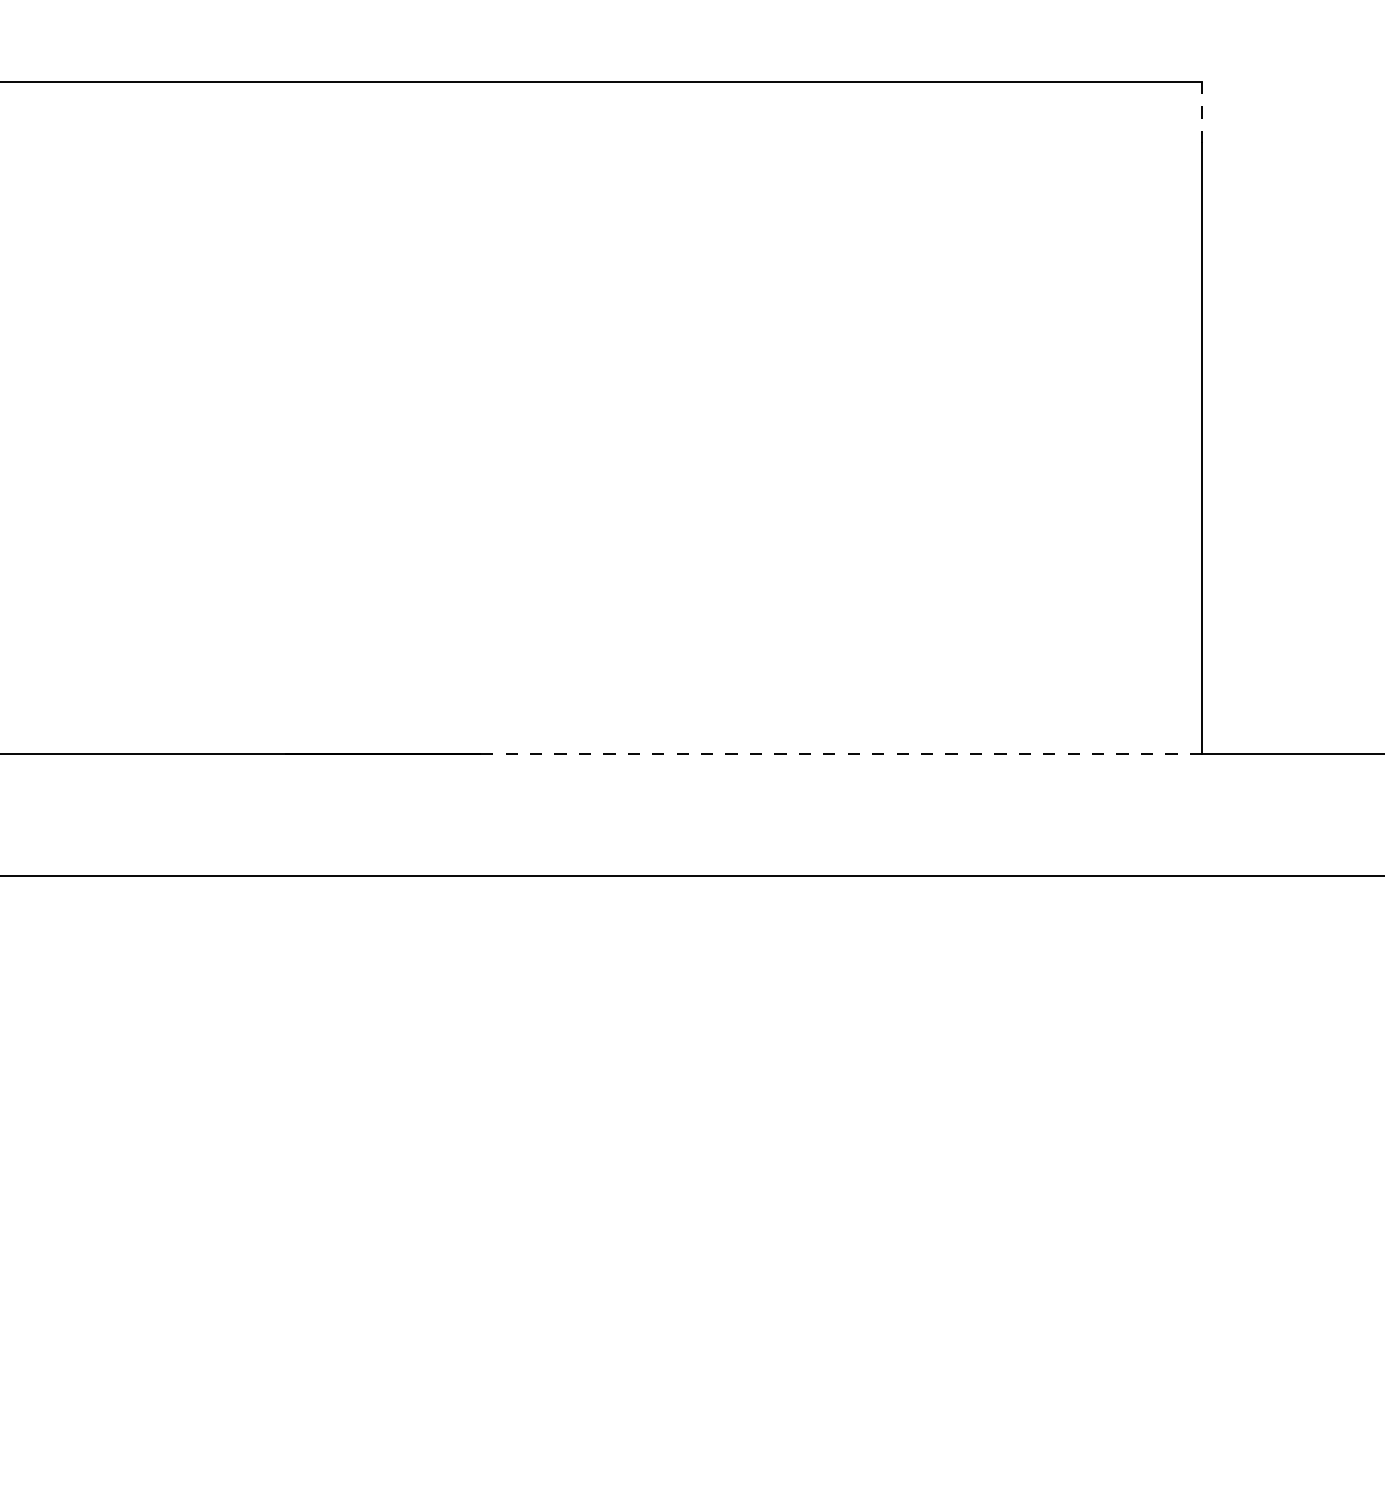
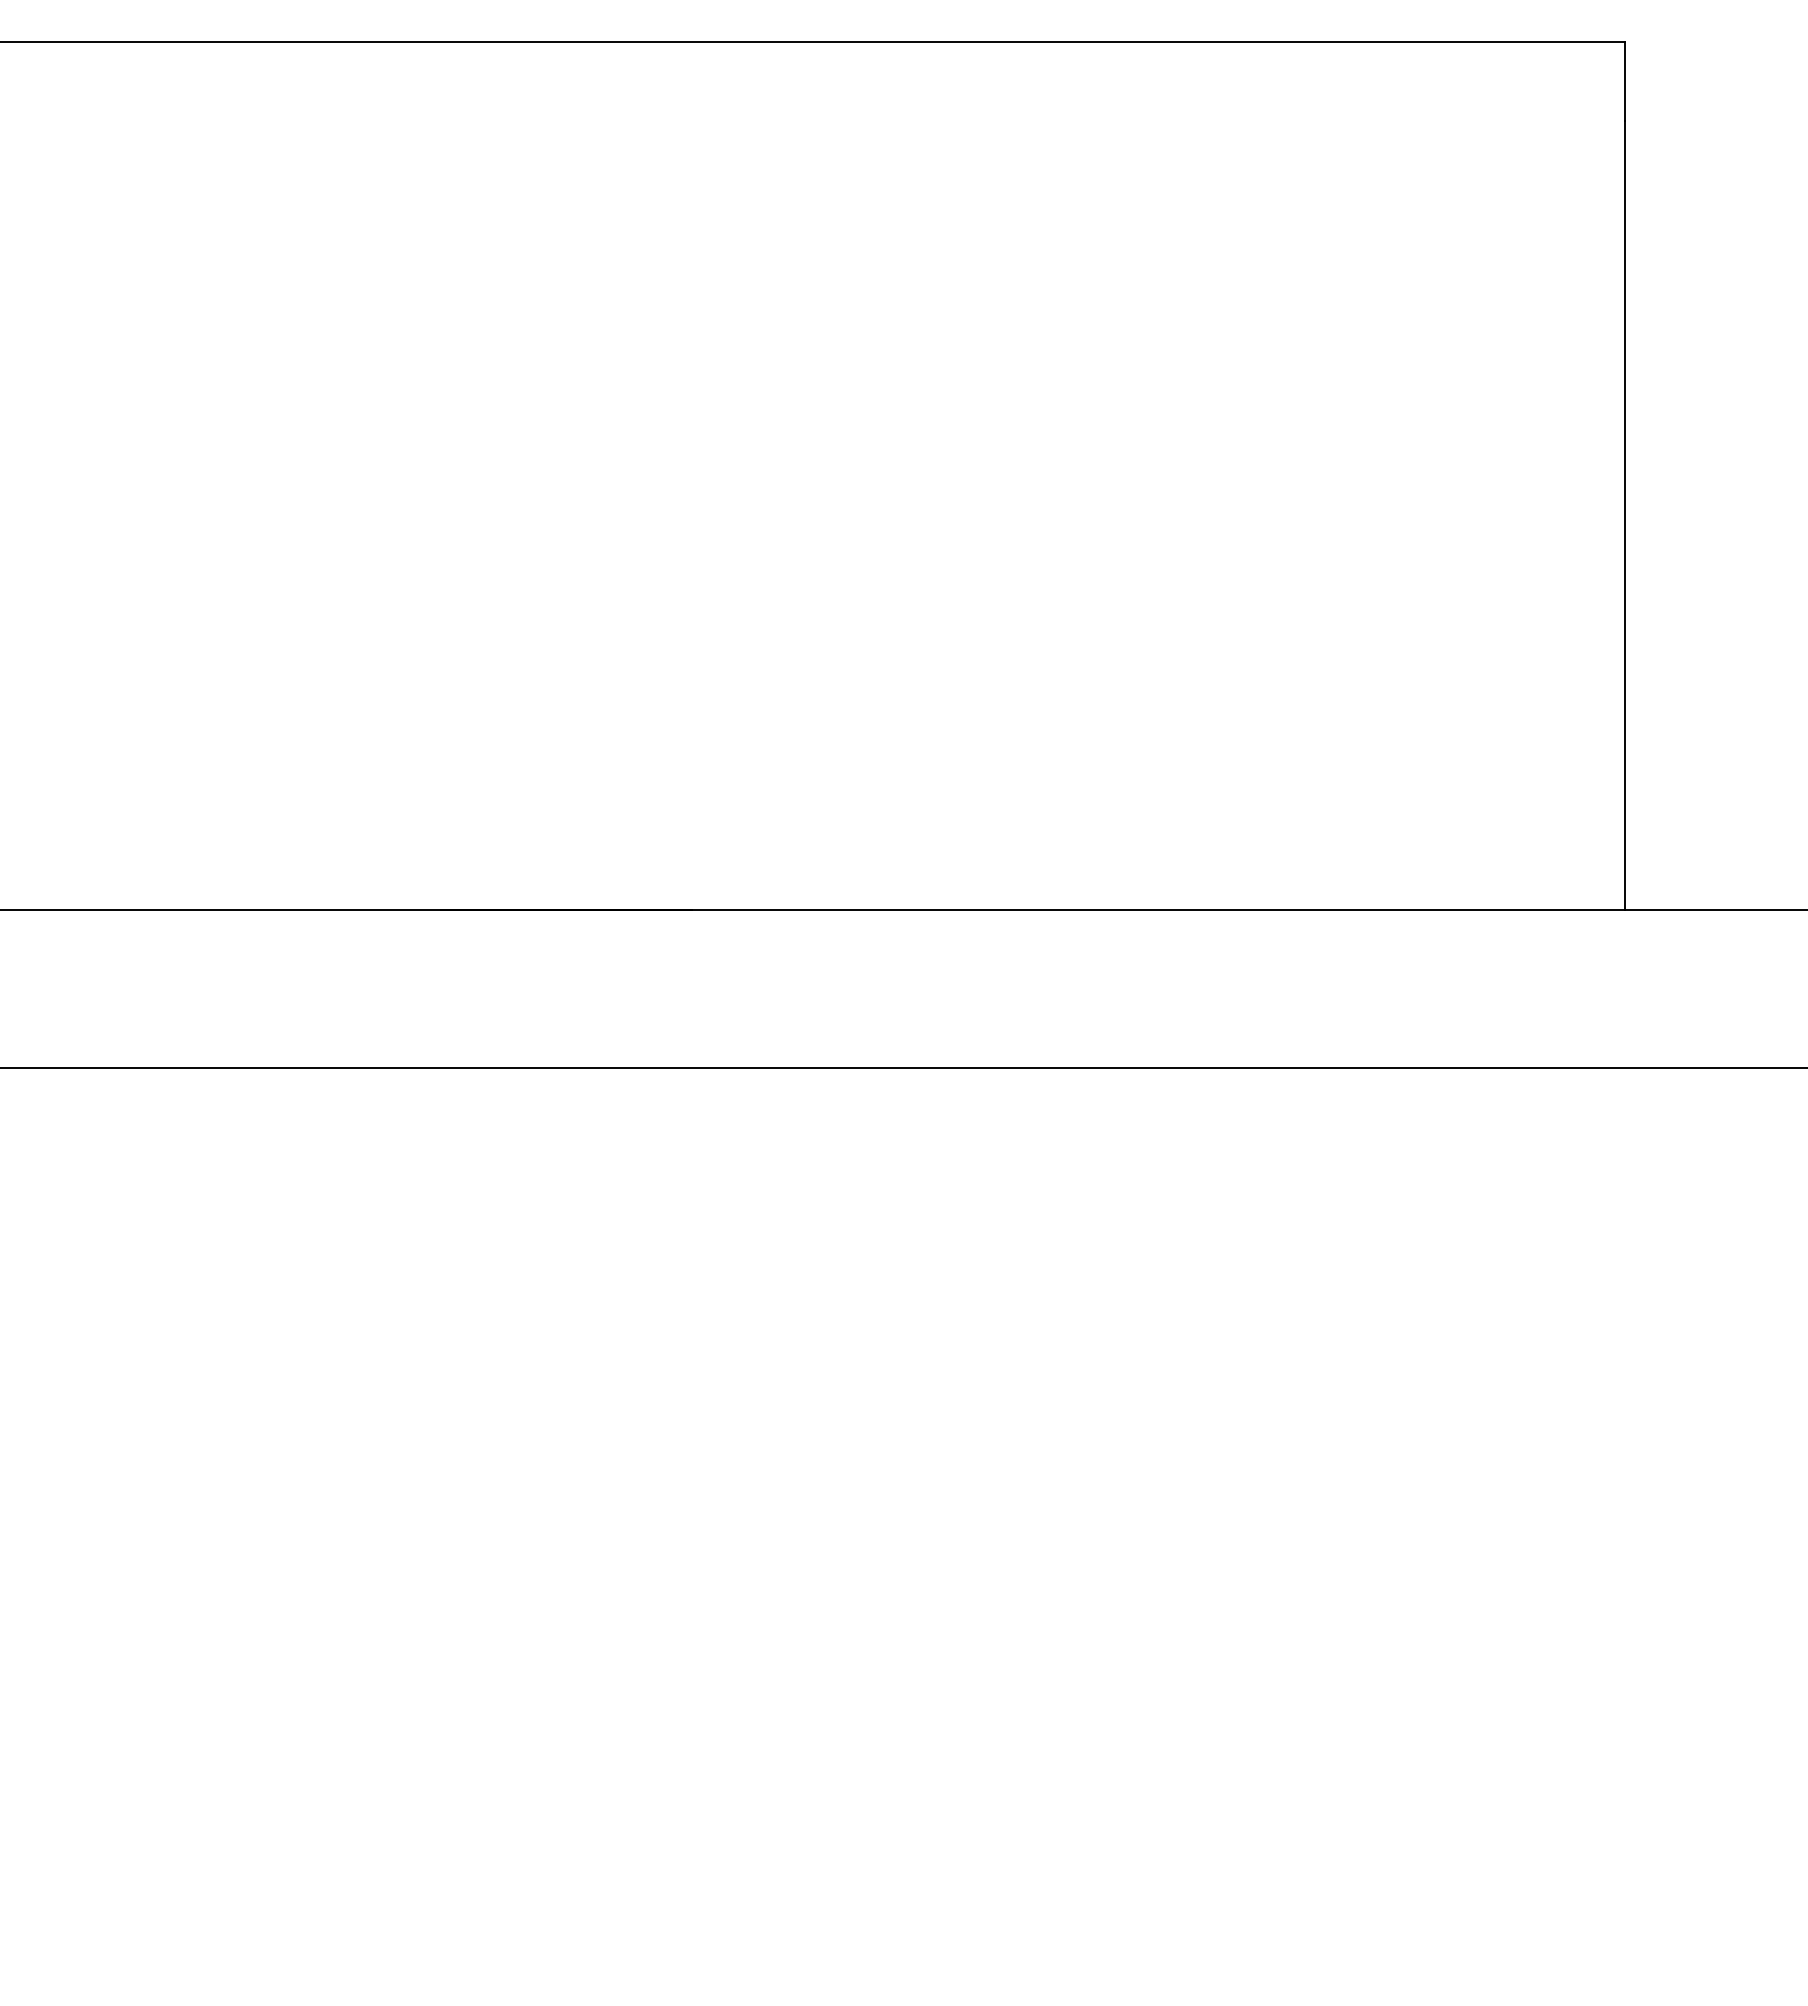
line: (1202, 113) -> (1625, 82), dashed -> solid
line: (840, 754) -> (1158, 910), dashed -> solid

